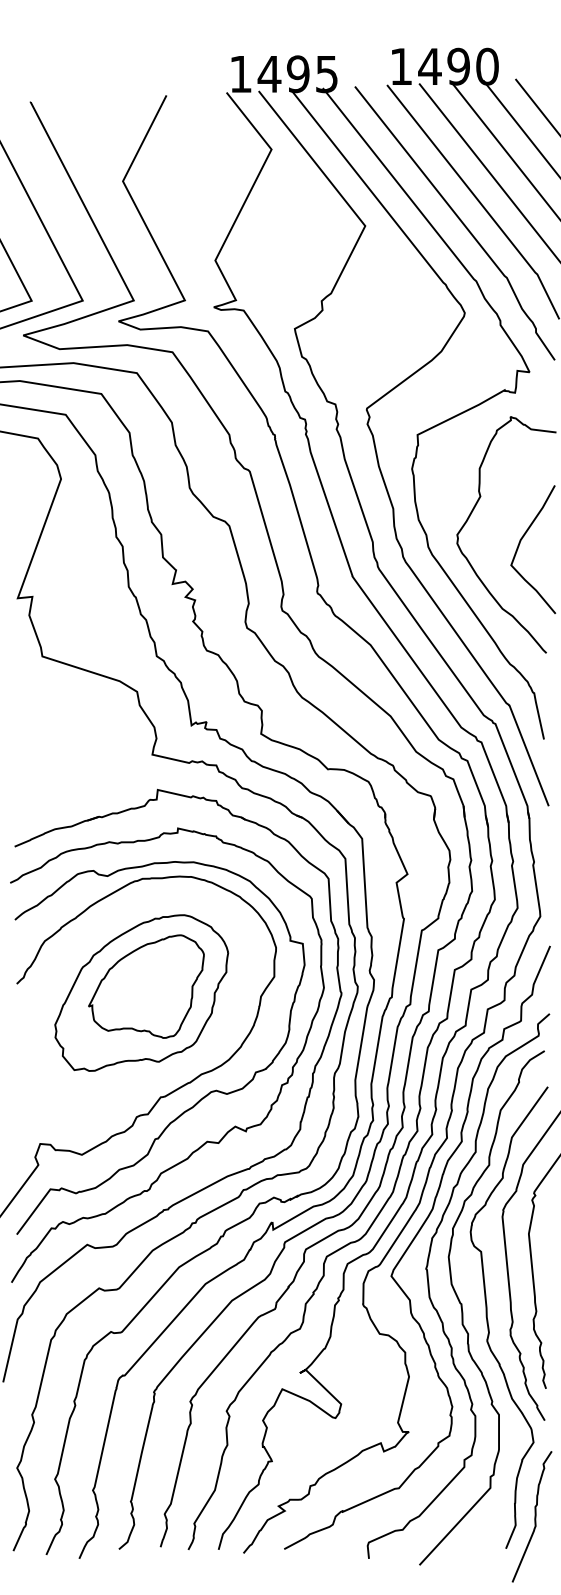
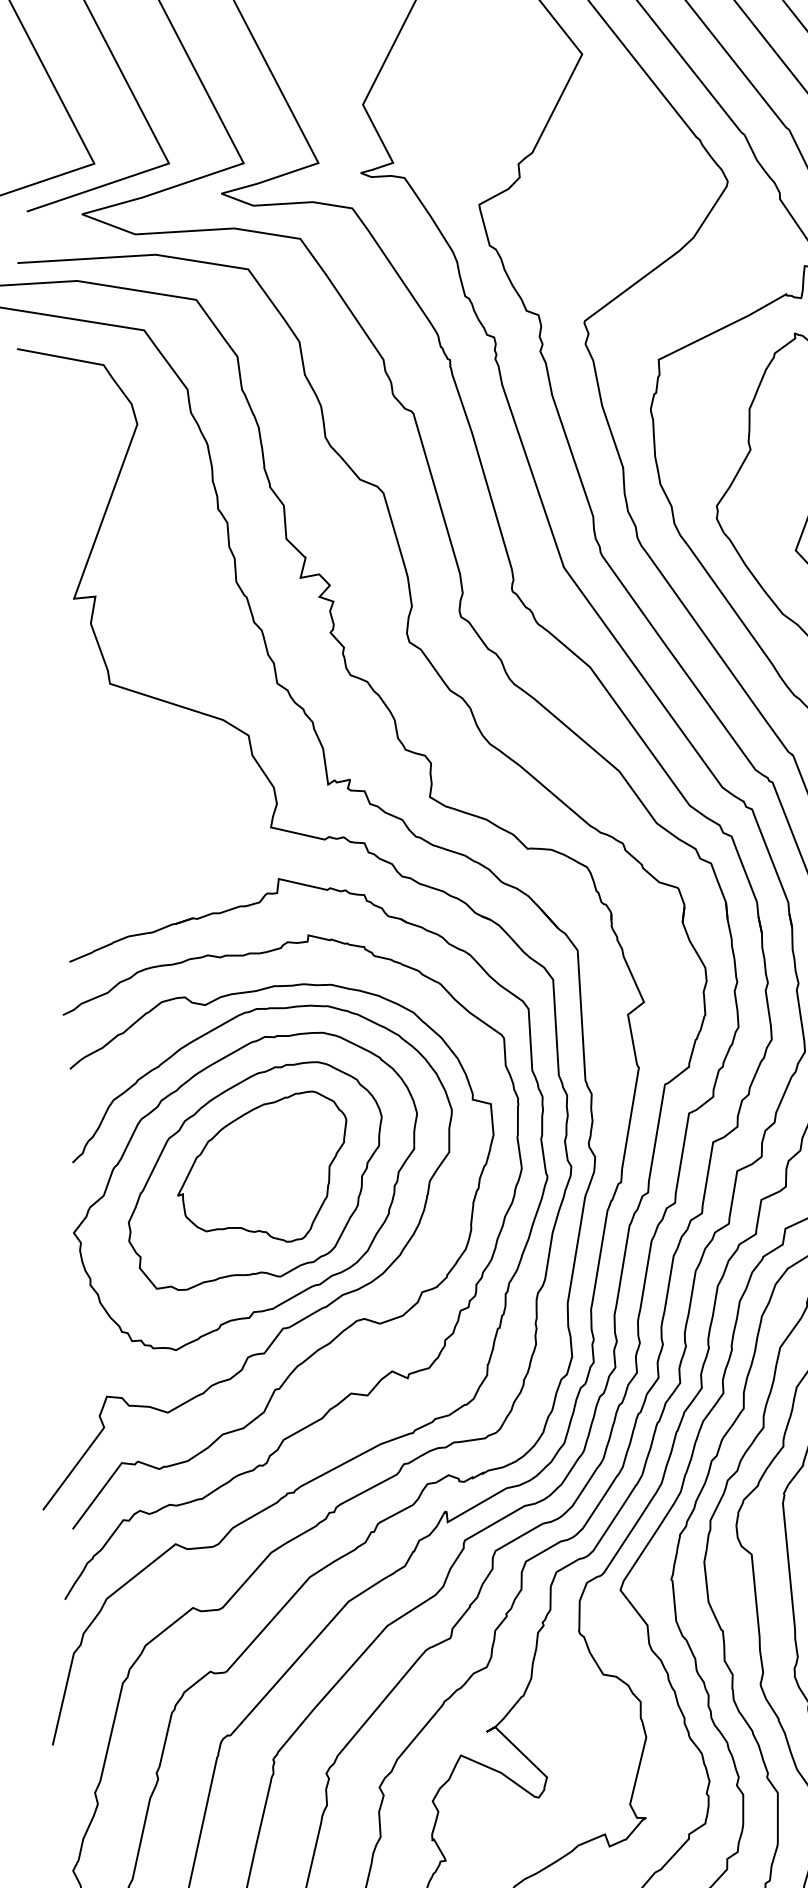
part: (134, 1003) -> (244, 1191), added

